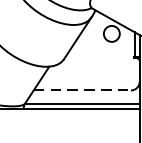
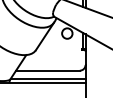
line: (81, 90) -> (47, 70), dashed -> solid

